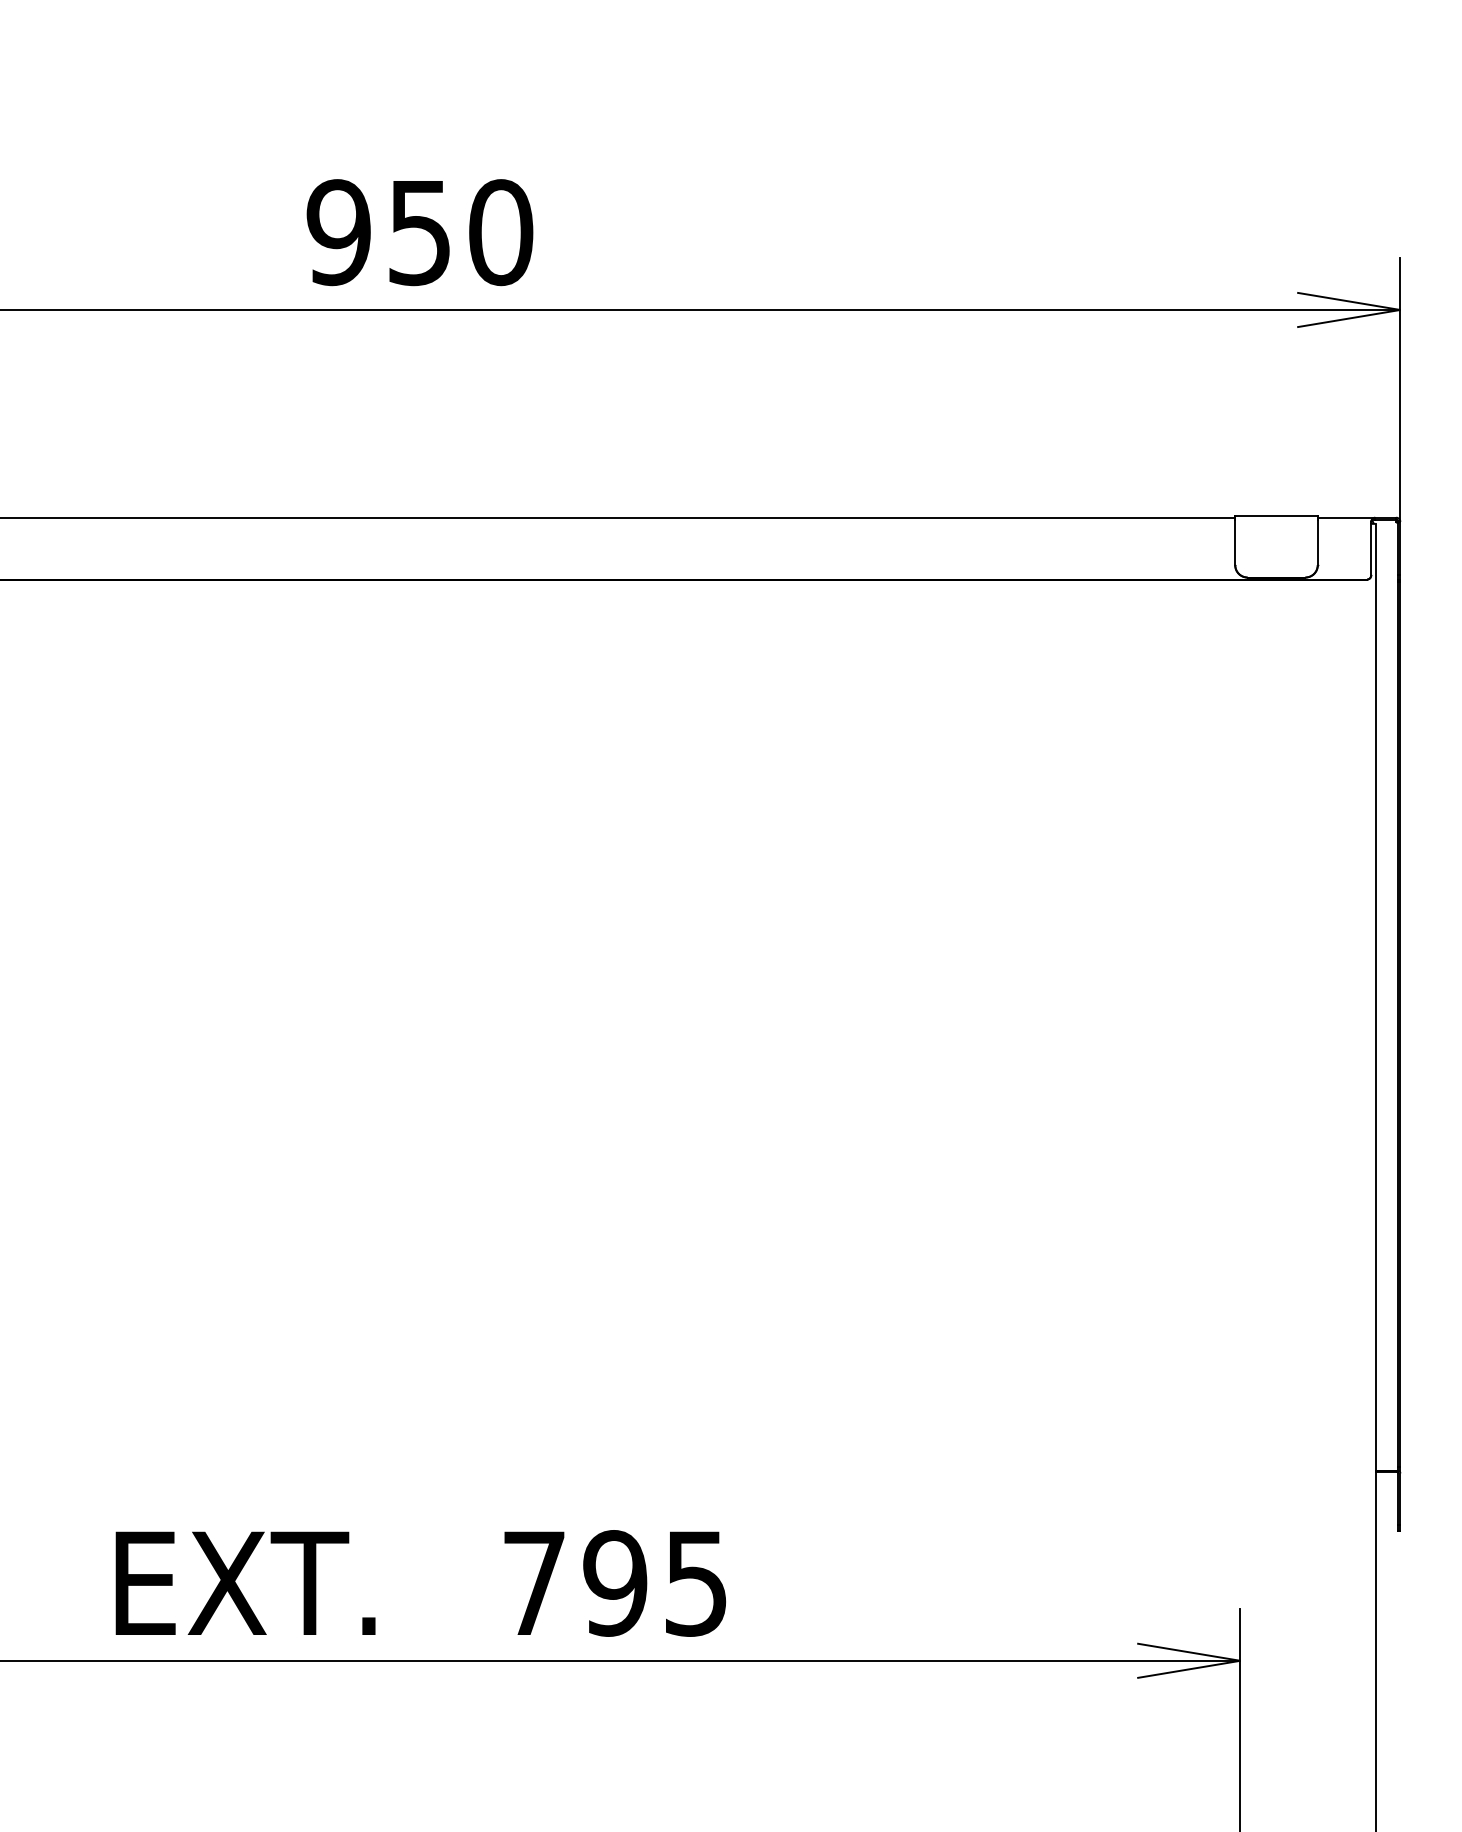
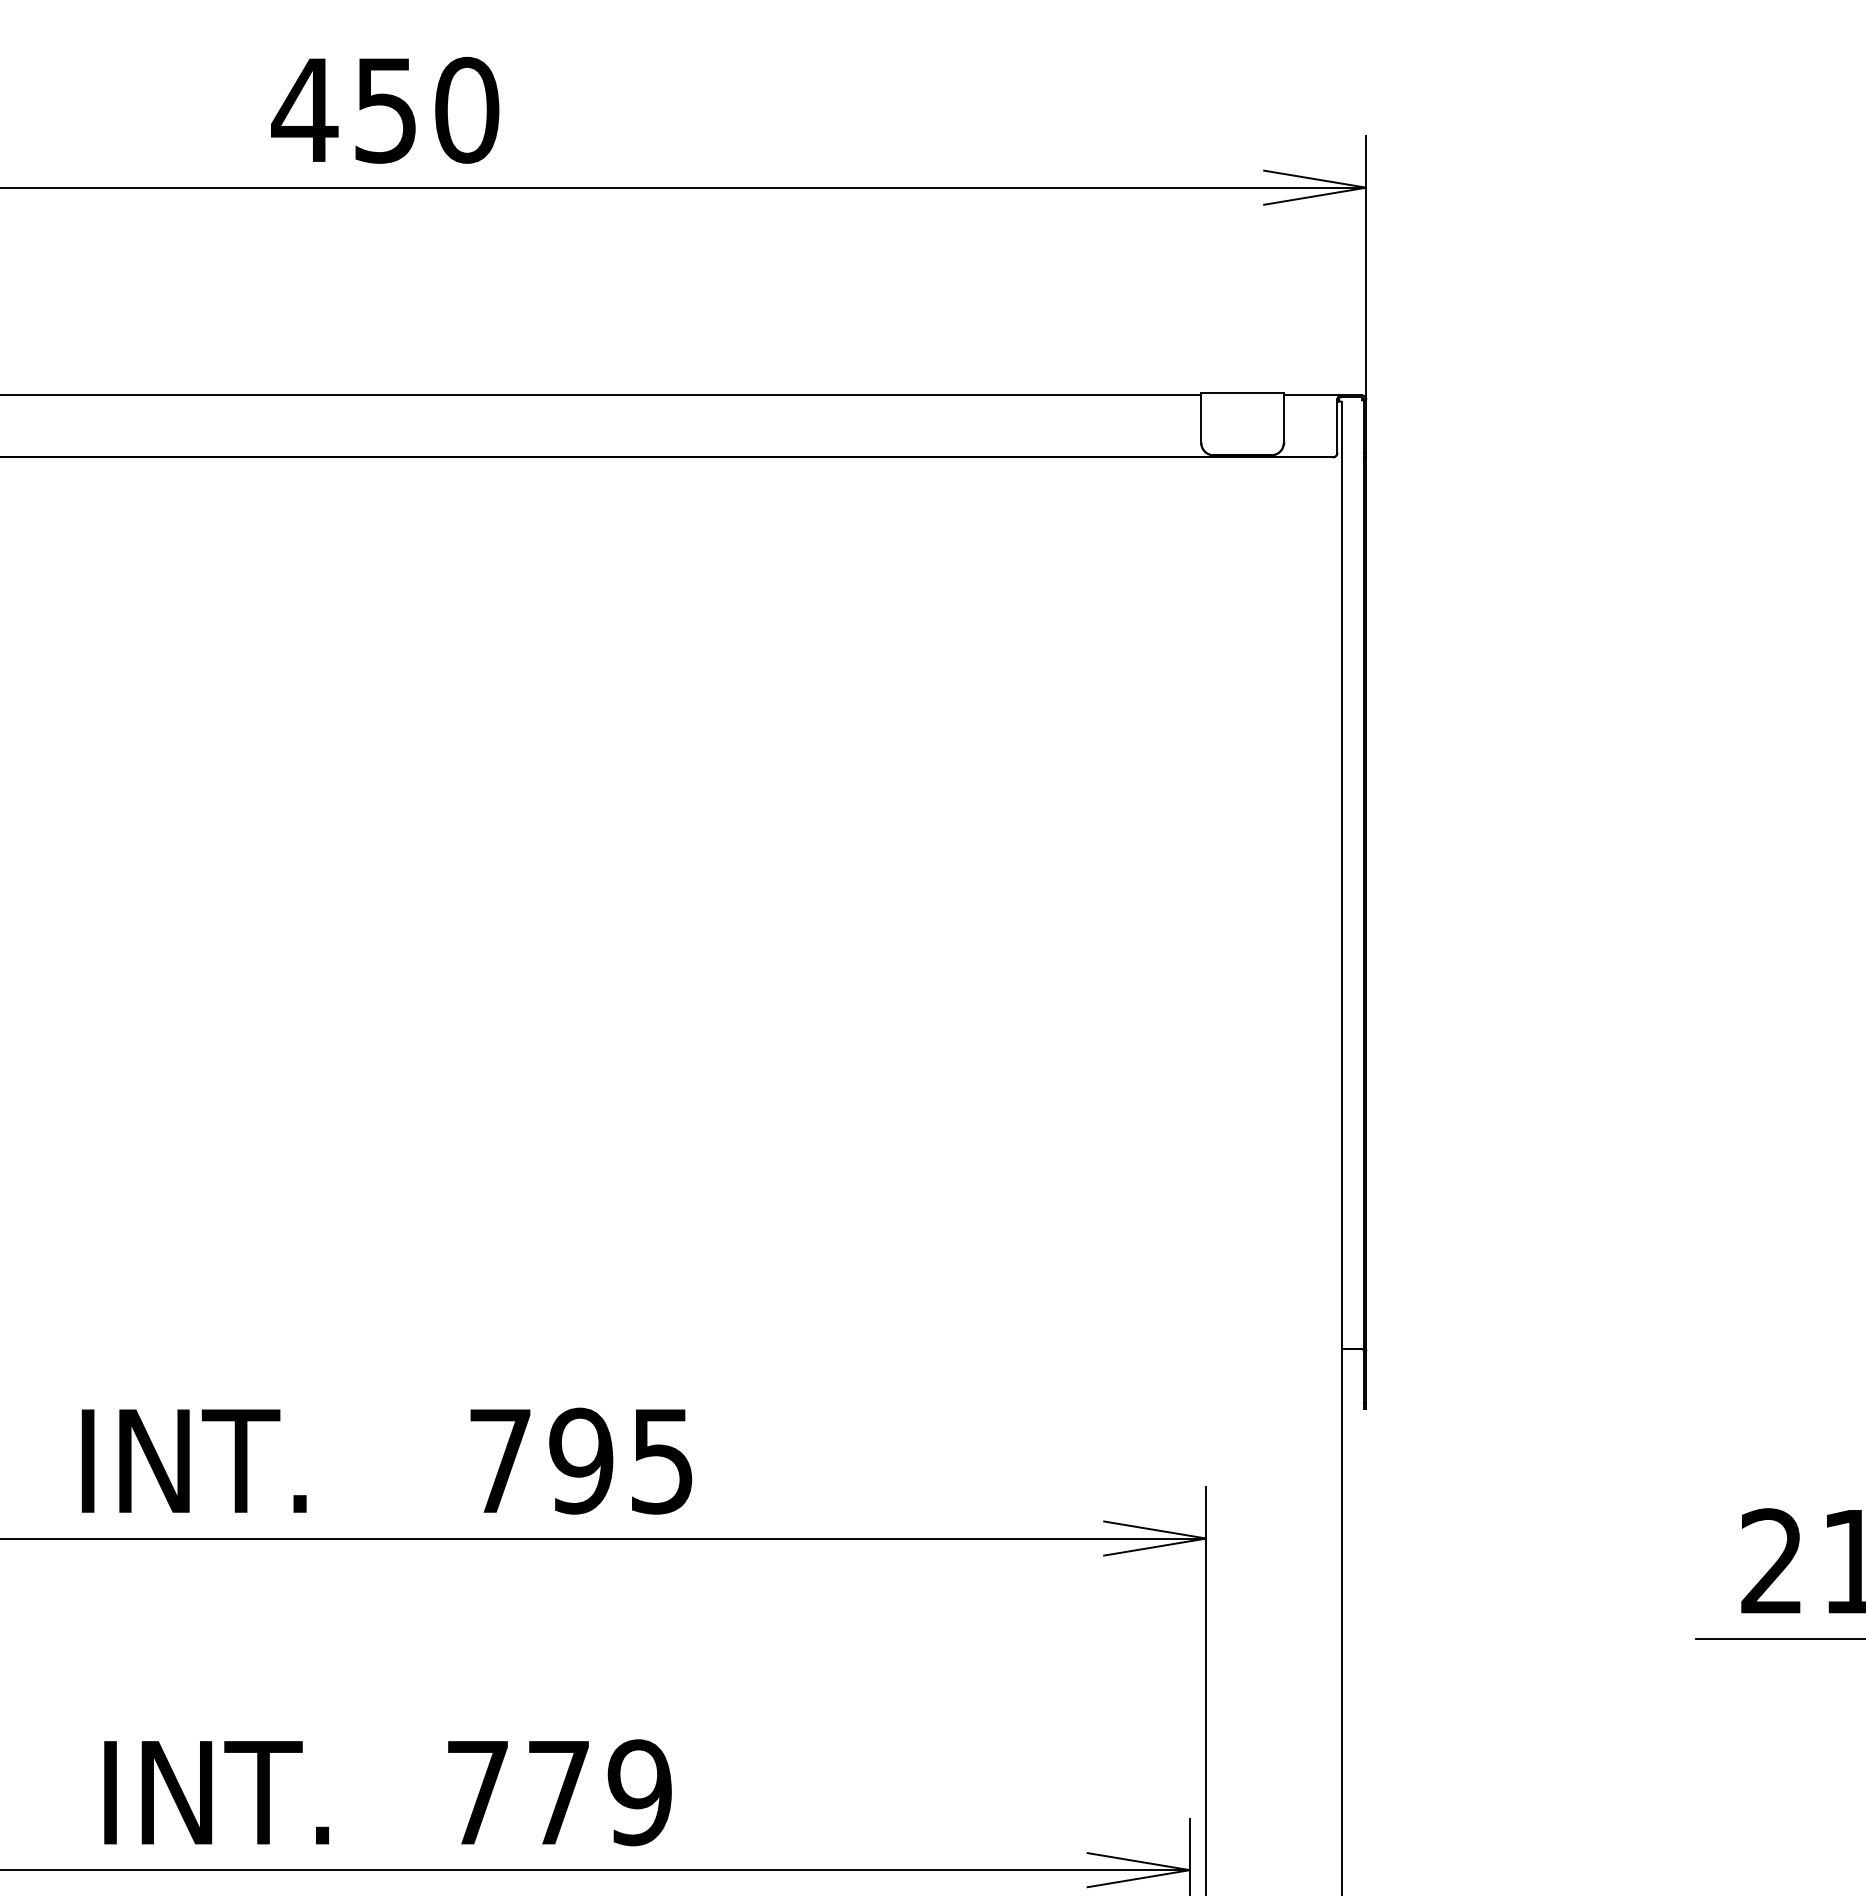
text: (338, 231) -> (304, 109), 950 -> 450
text: (251, 1582) -> (217, 1460), EXT. -> INT.

